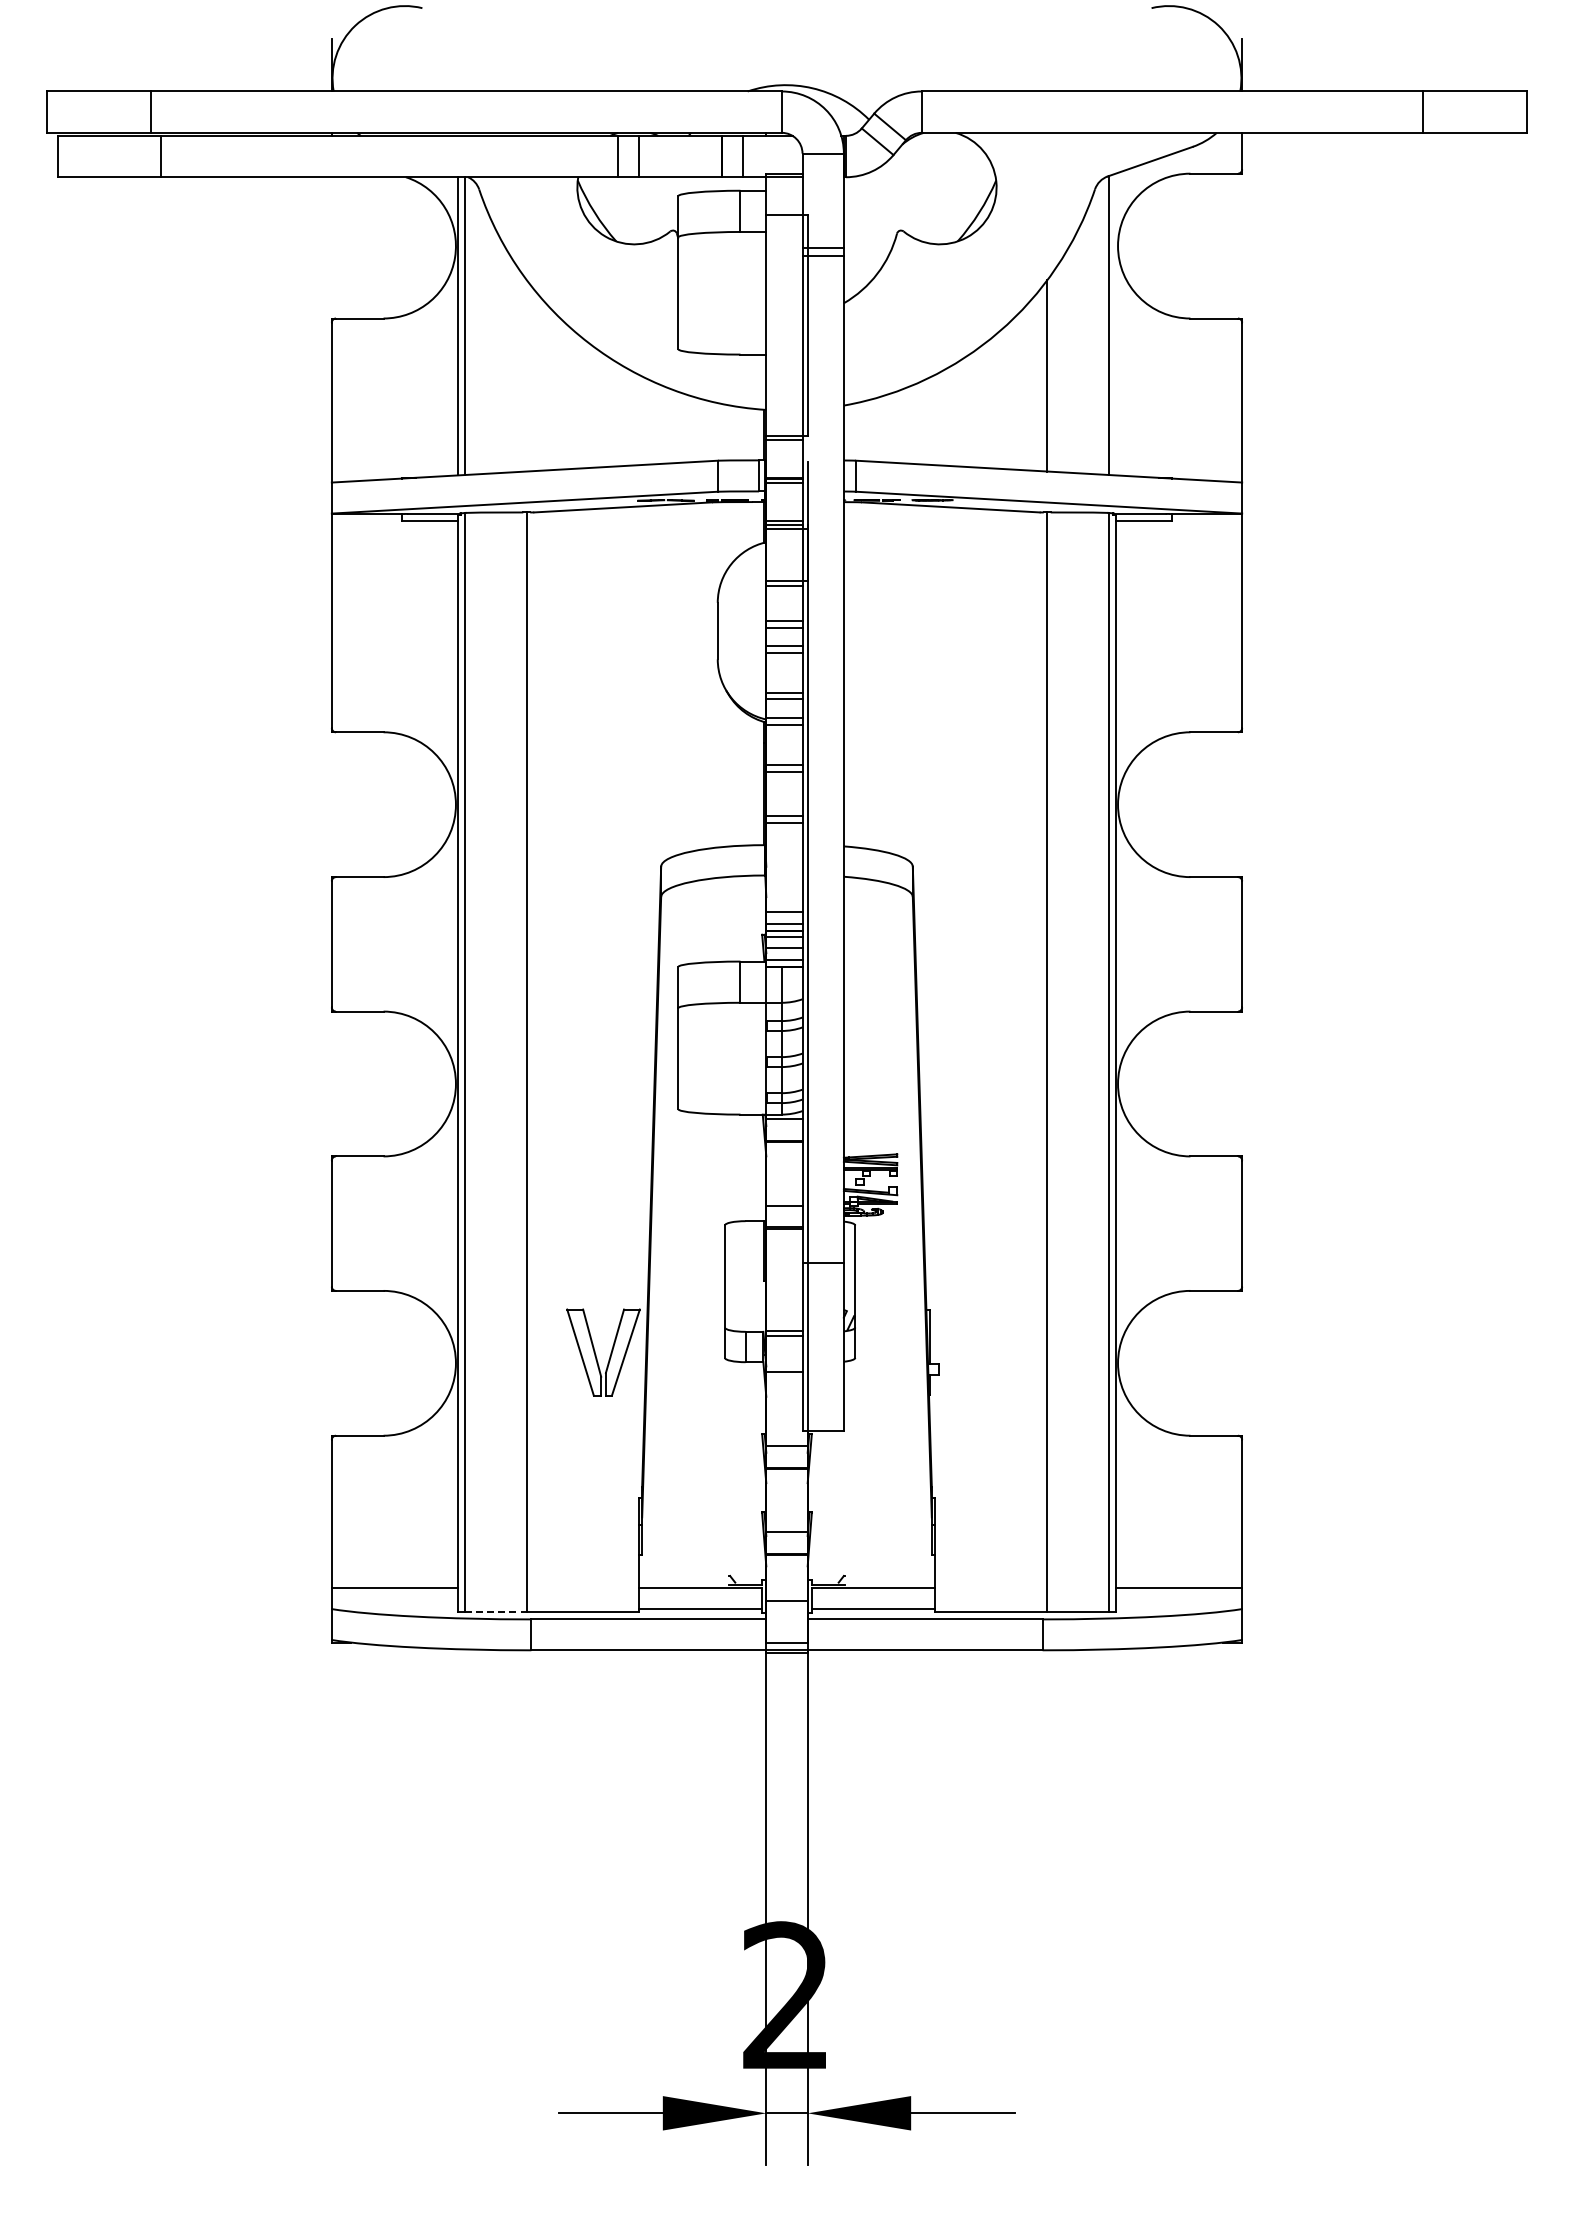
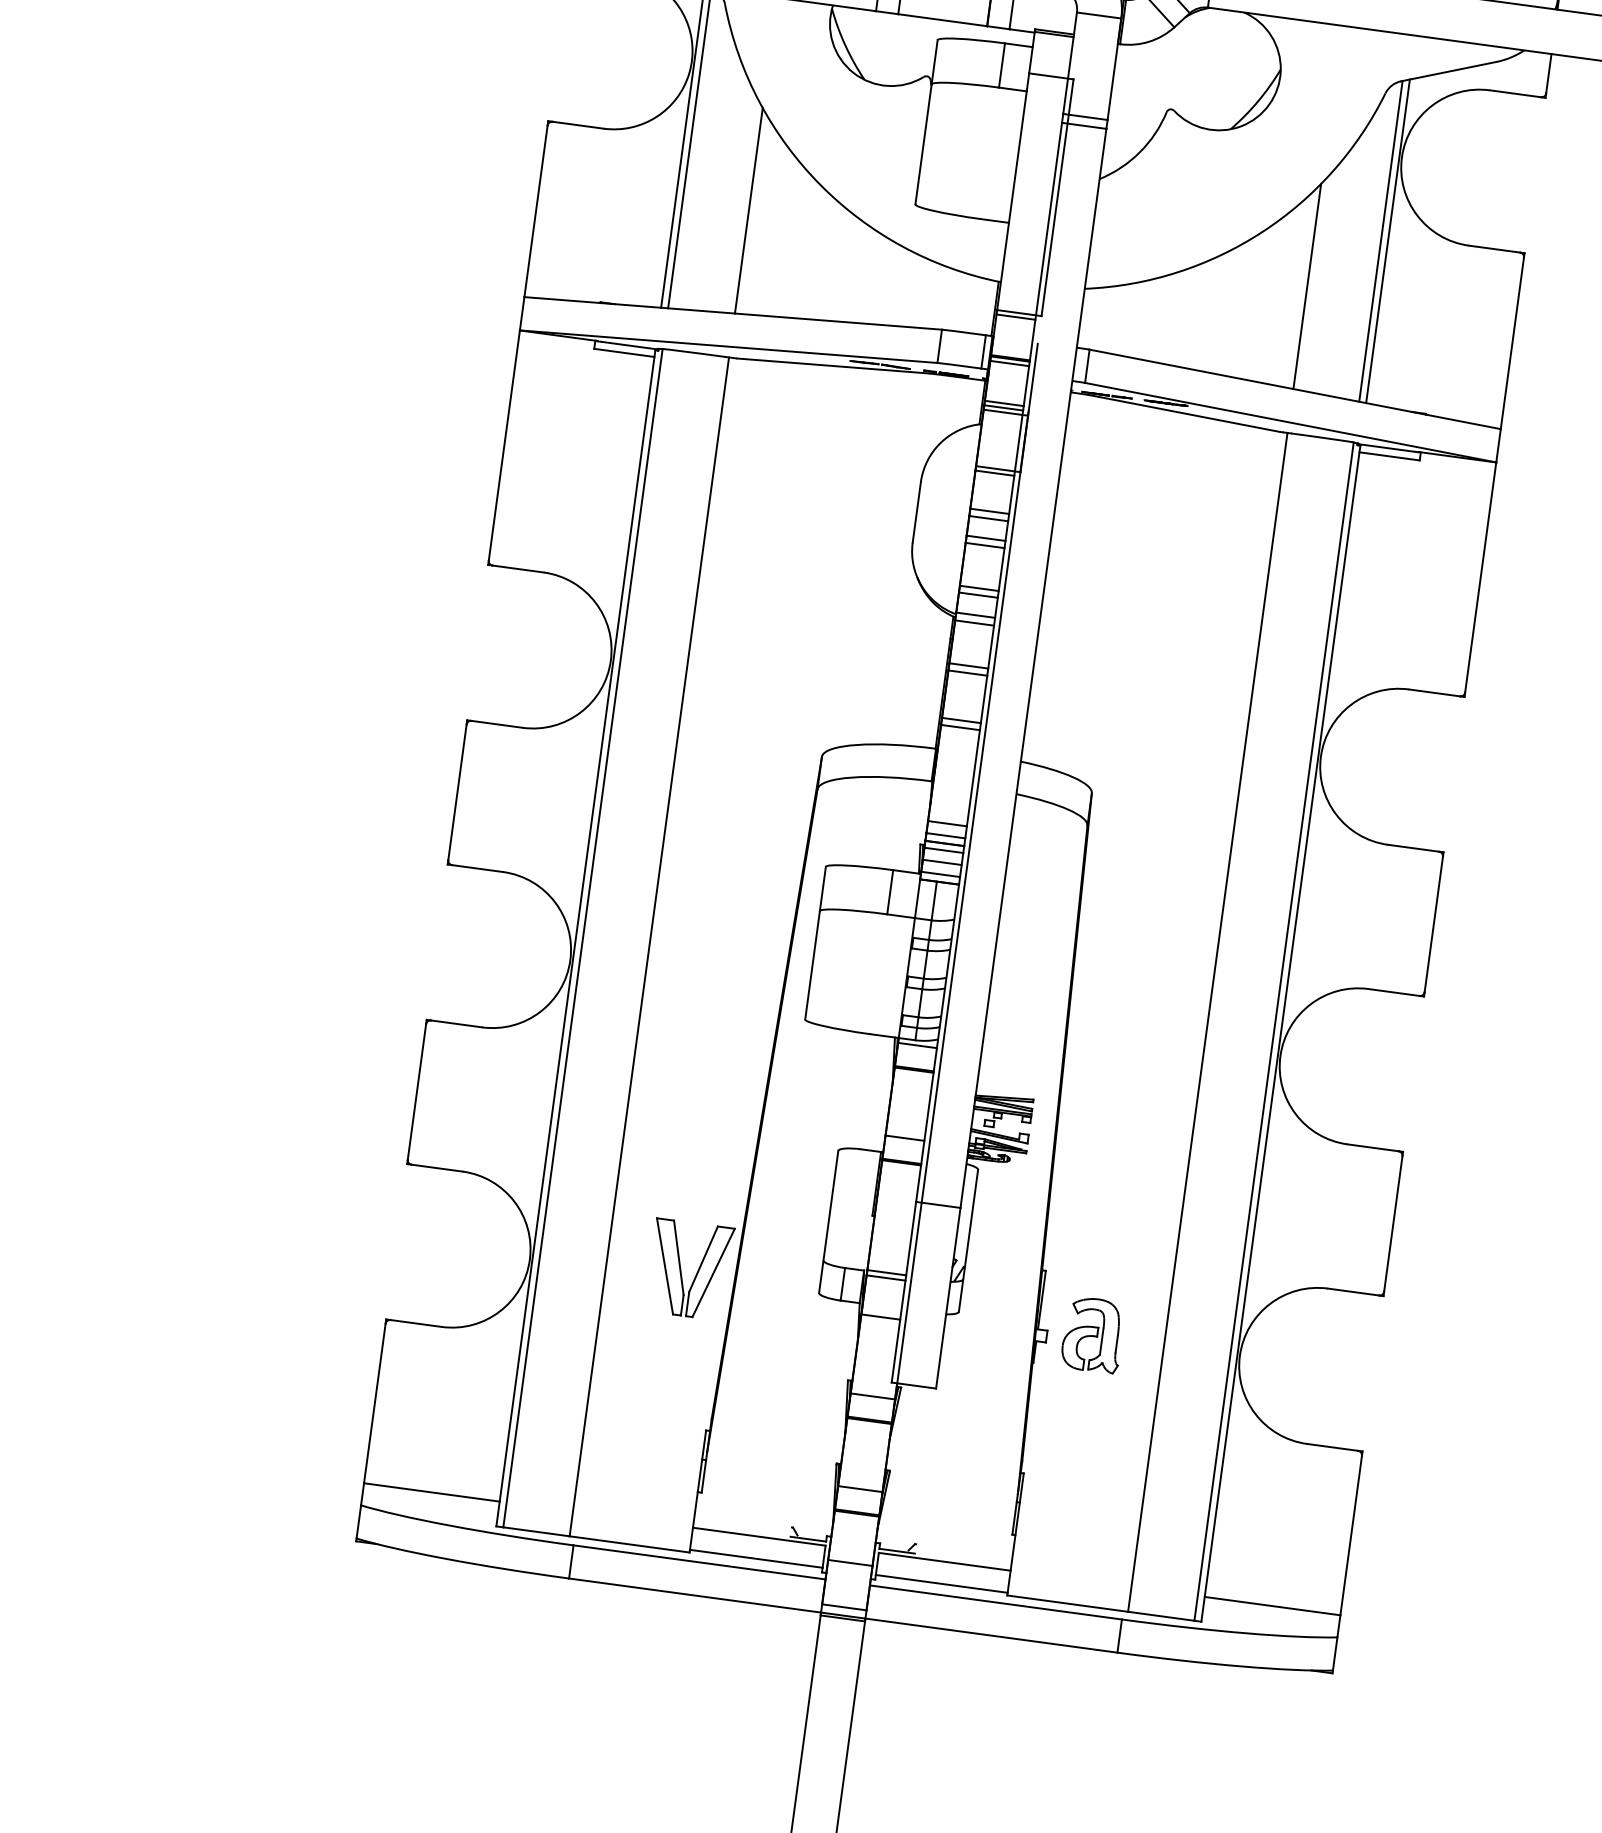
line: (1115, 324) -> (1387, 241), added
line: (526, 375) -> (748, 210), added
part: (980, 1362) -> (1092, 1334), added
line: (495, 1611) -> (536, 1531), dashed -> solid

